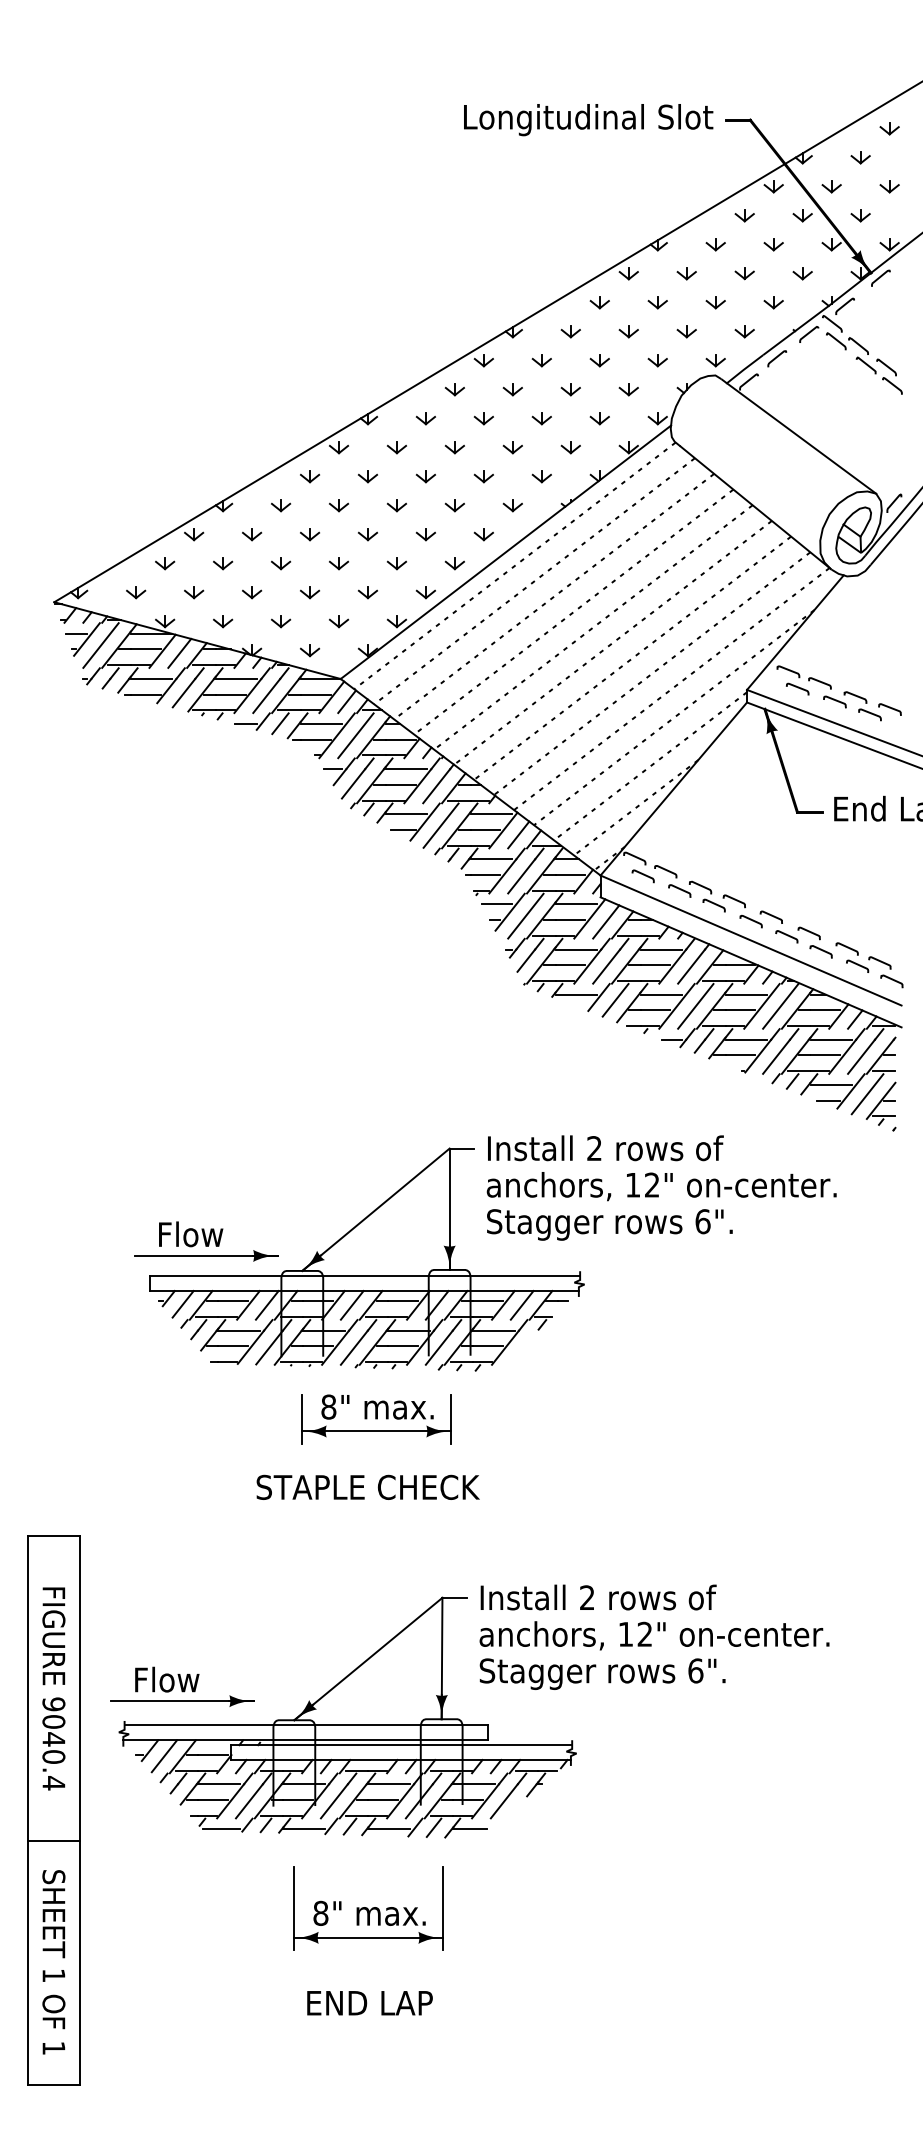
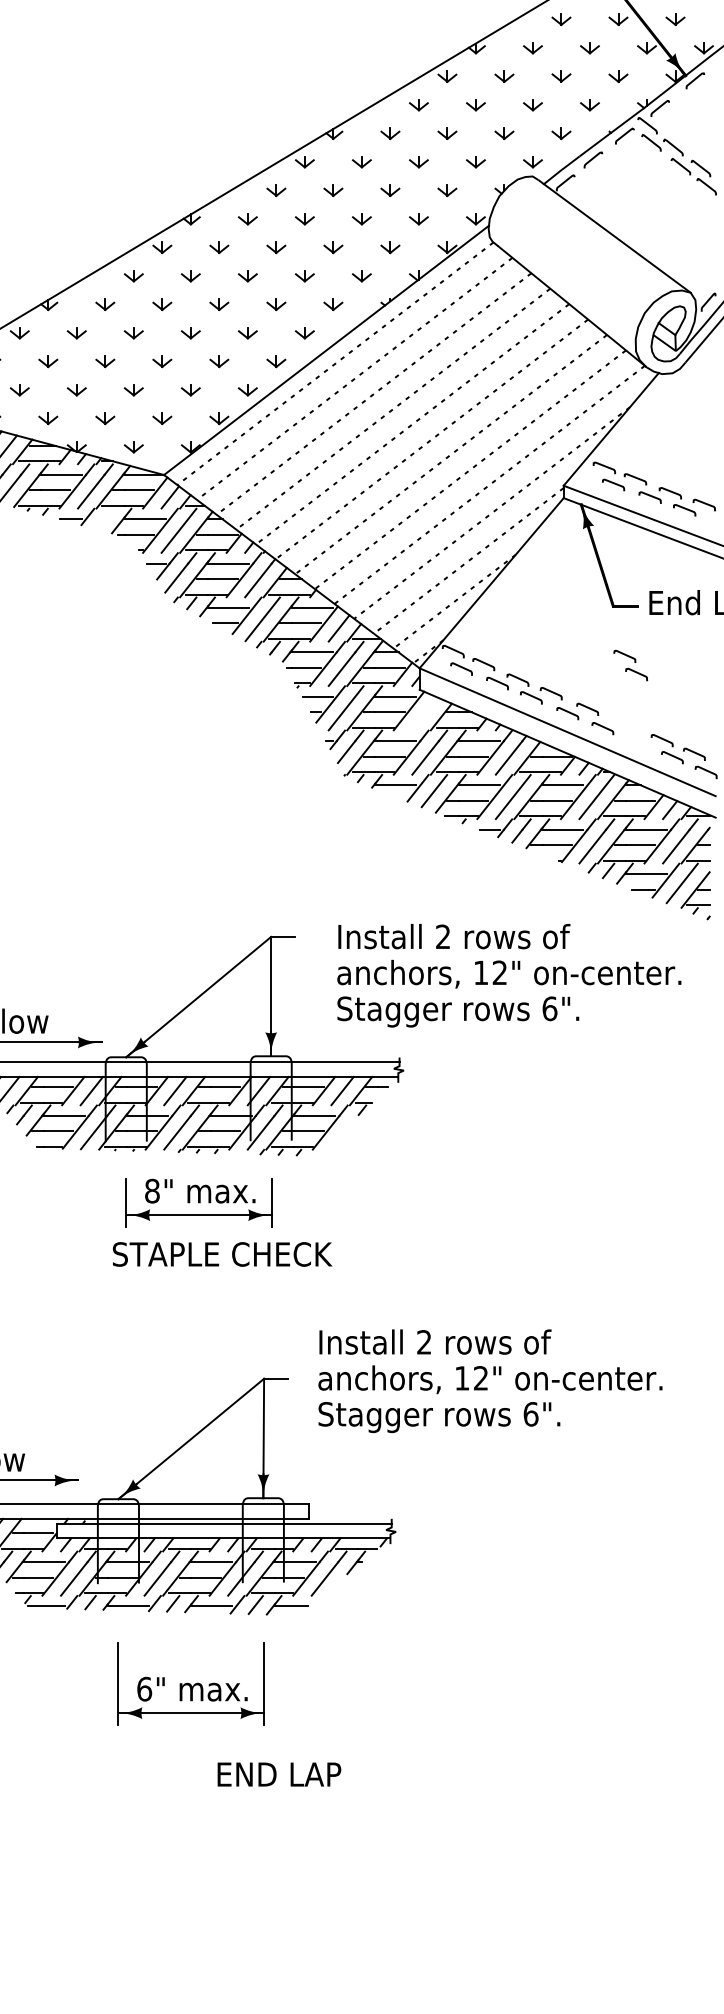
line: (280, 723) -> (104, 518), removed
line: (606, 921) -> (425, 713), removed
part: (814, 942) -> (630, 665), moved
text: (661, 1187) -> (509, 975), moved
text: (367, 1486) -> (221, 1253), moved
text: (654, 1636) -> (490, 1380), moved
text: (320, 1912) -> (144, 1688), 8" -> 6"
text: (369, 2003) -> (278, 1774), moved

